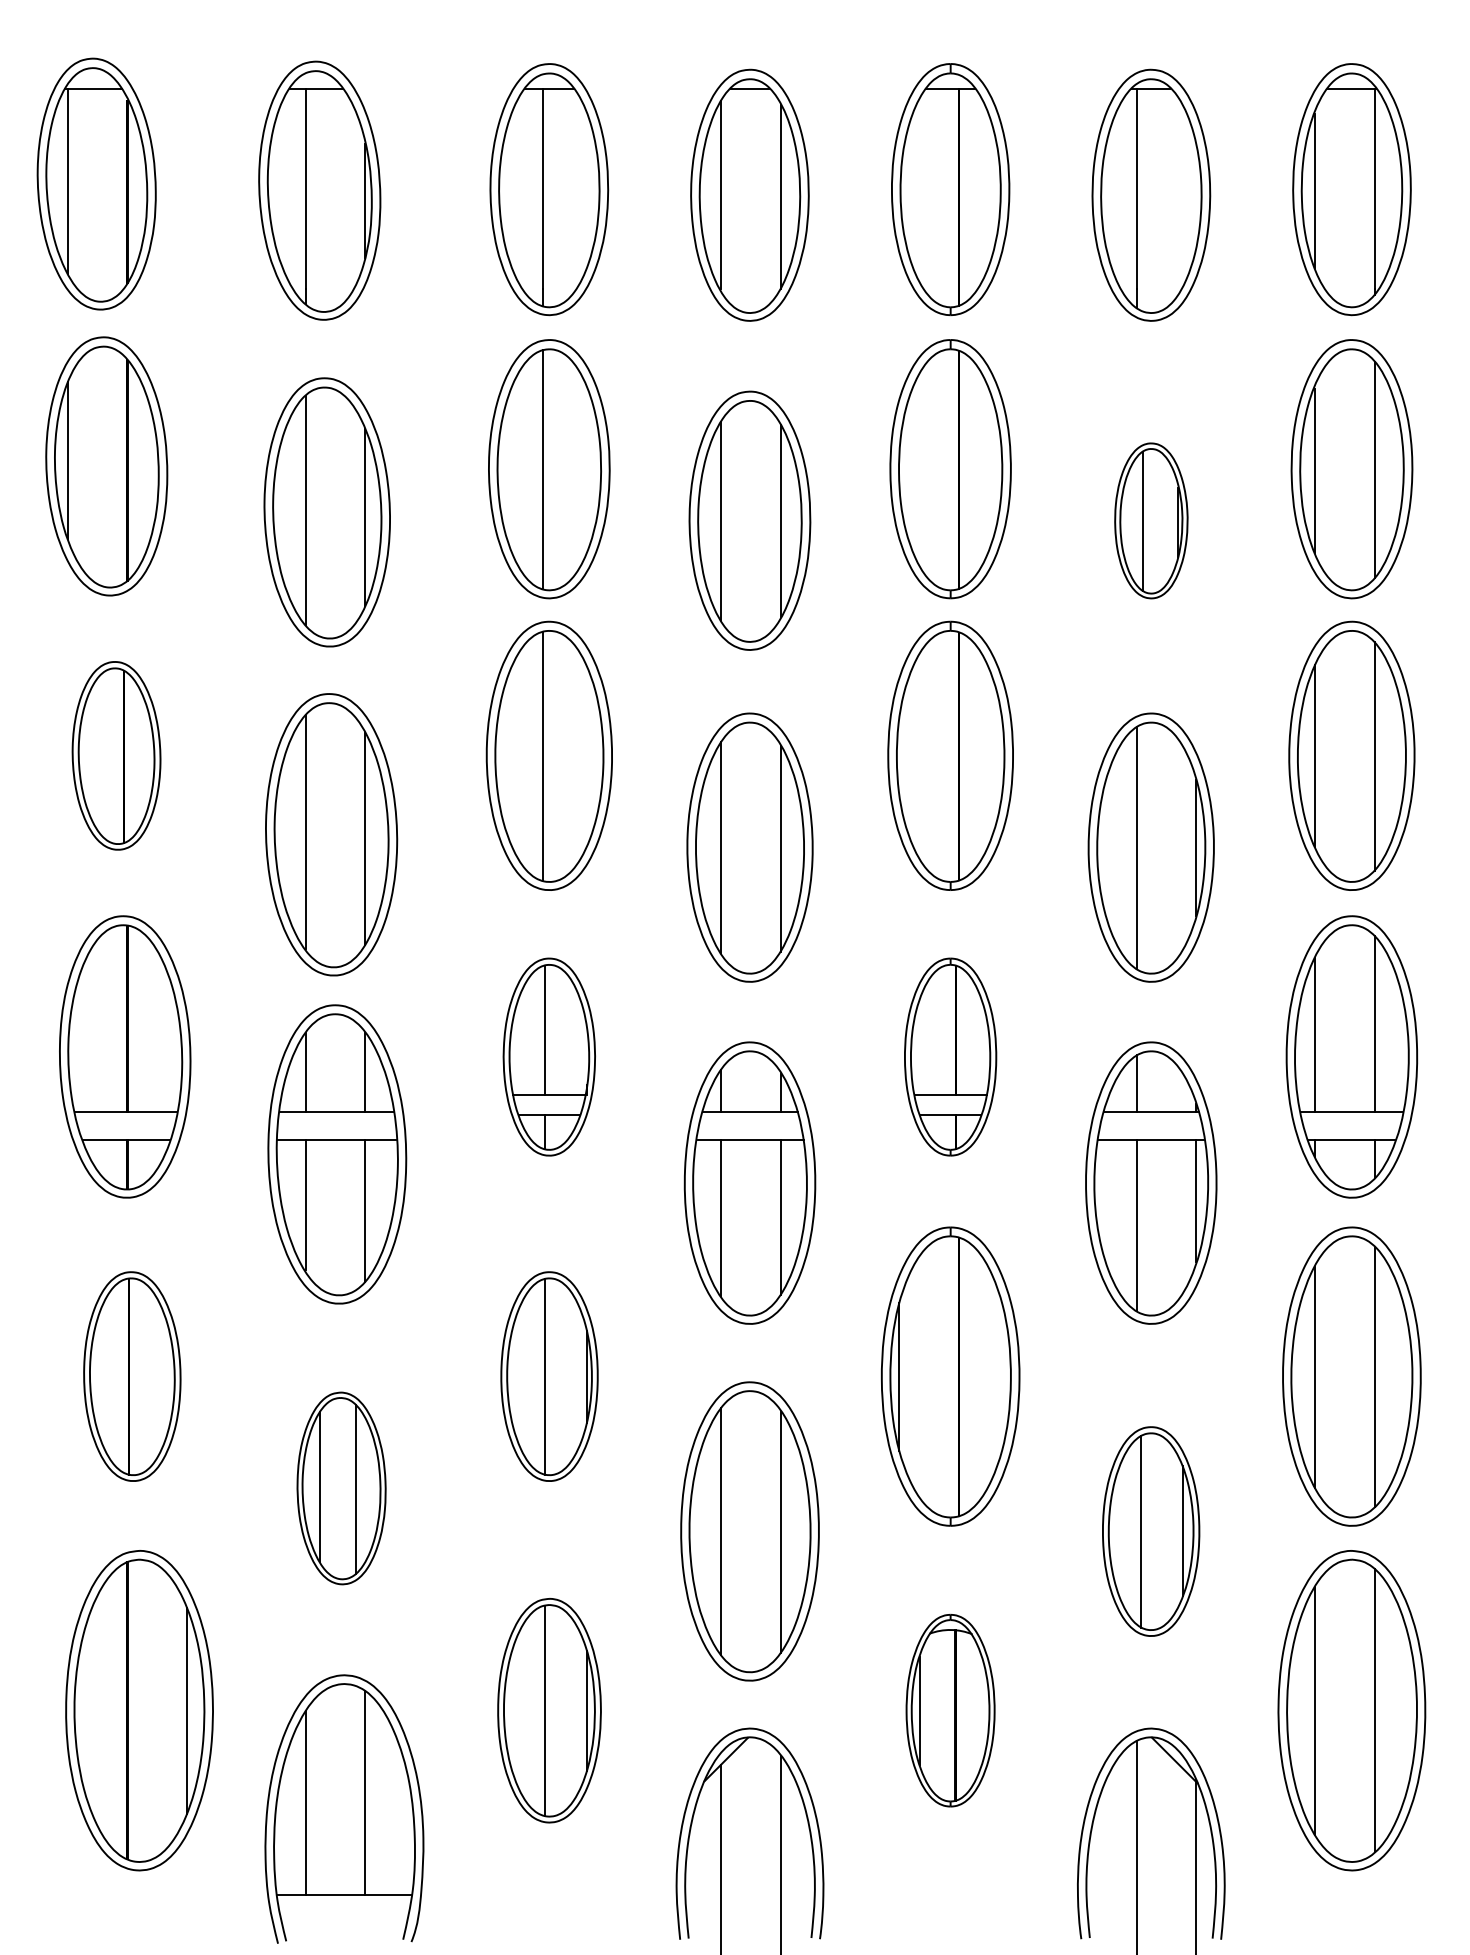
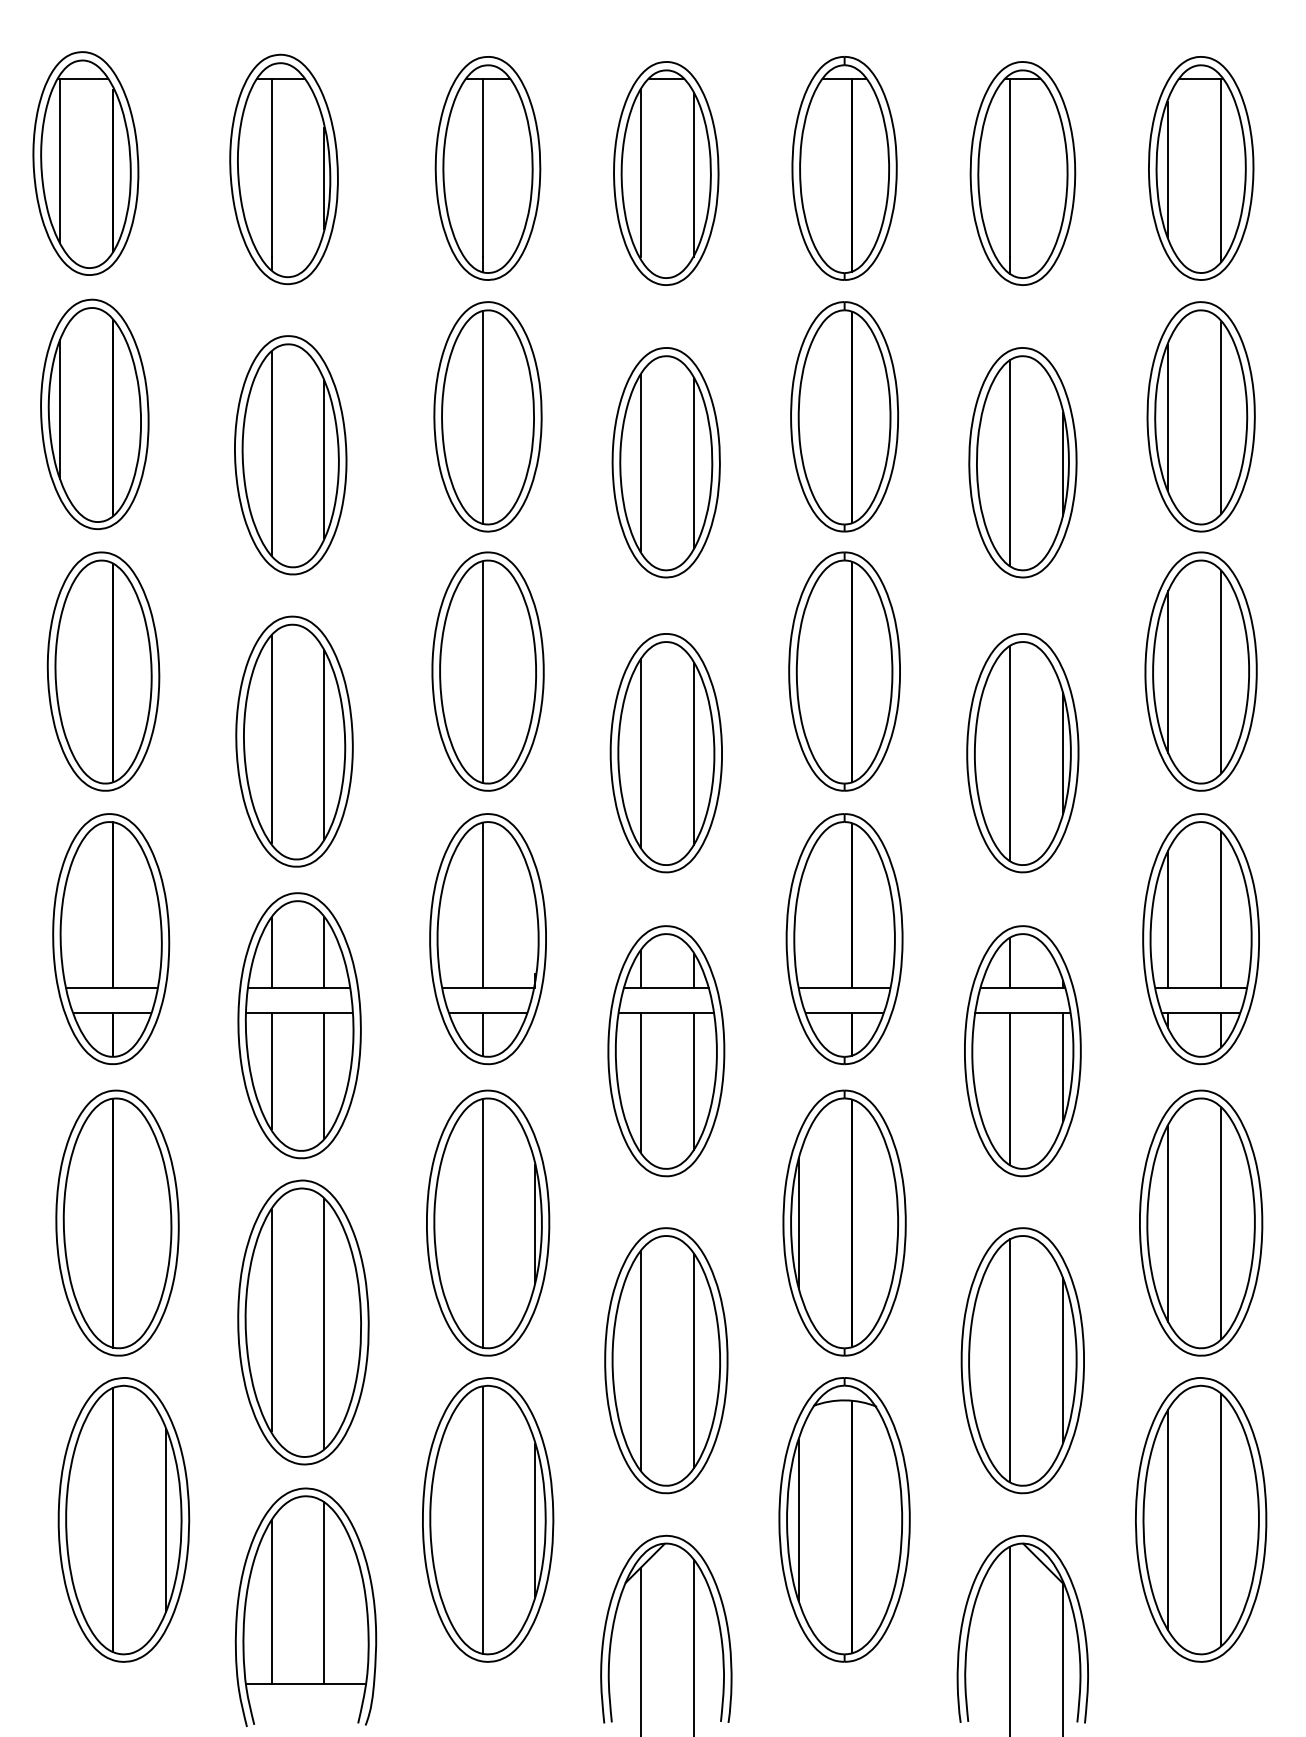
part: (1150, 520) -> (1022, 462), size x1.67
part: (116, 755) -> (103, 671), size x1.43
part: (548, 1057) -> (487, 939), size x1.43
part: (950, 1057) -> (844, 939), size x1.43
part: (132, 1375) -> (117, 1222), size x1.43
part: (549, 1375) -> (488, 1222), size x1.43
part: (341, 1488) -> (303, 1322), size x1.67
part: (1150, 1531) -> (1022, 1360), size x1.43
part: (549, 1710) -> (488, 1519), size x1.43
part: (950, 1710) -> (844, 1519), size x1.67

